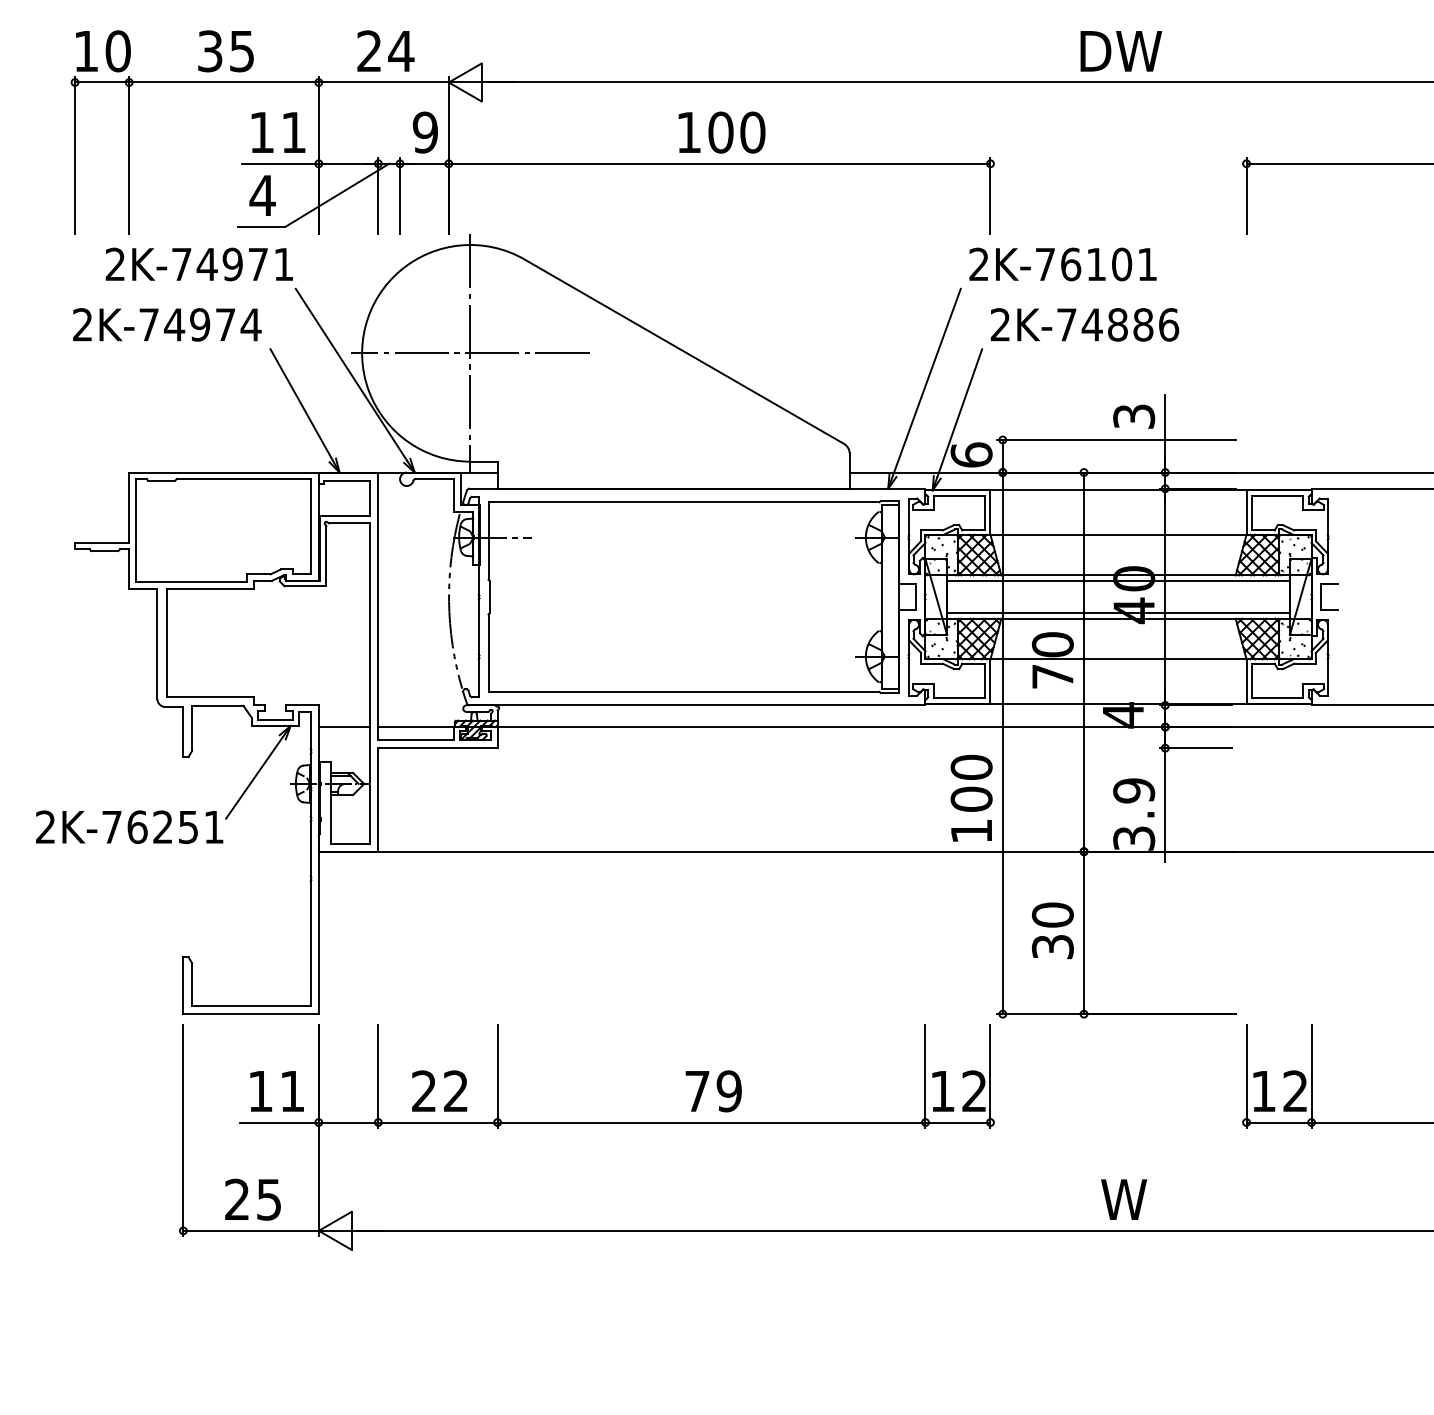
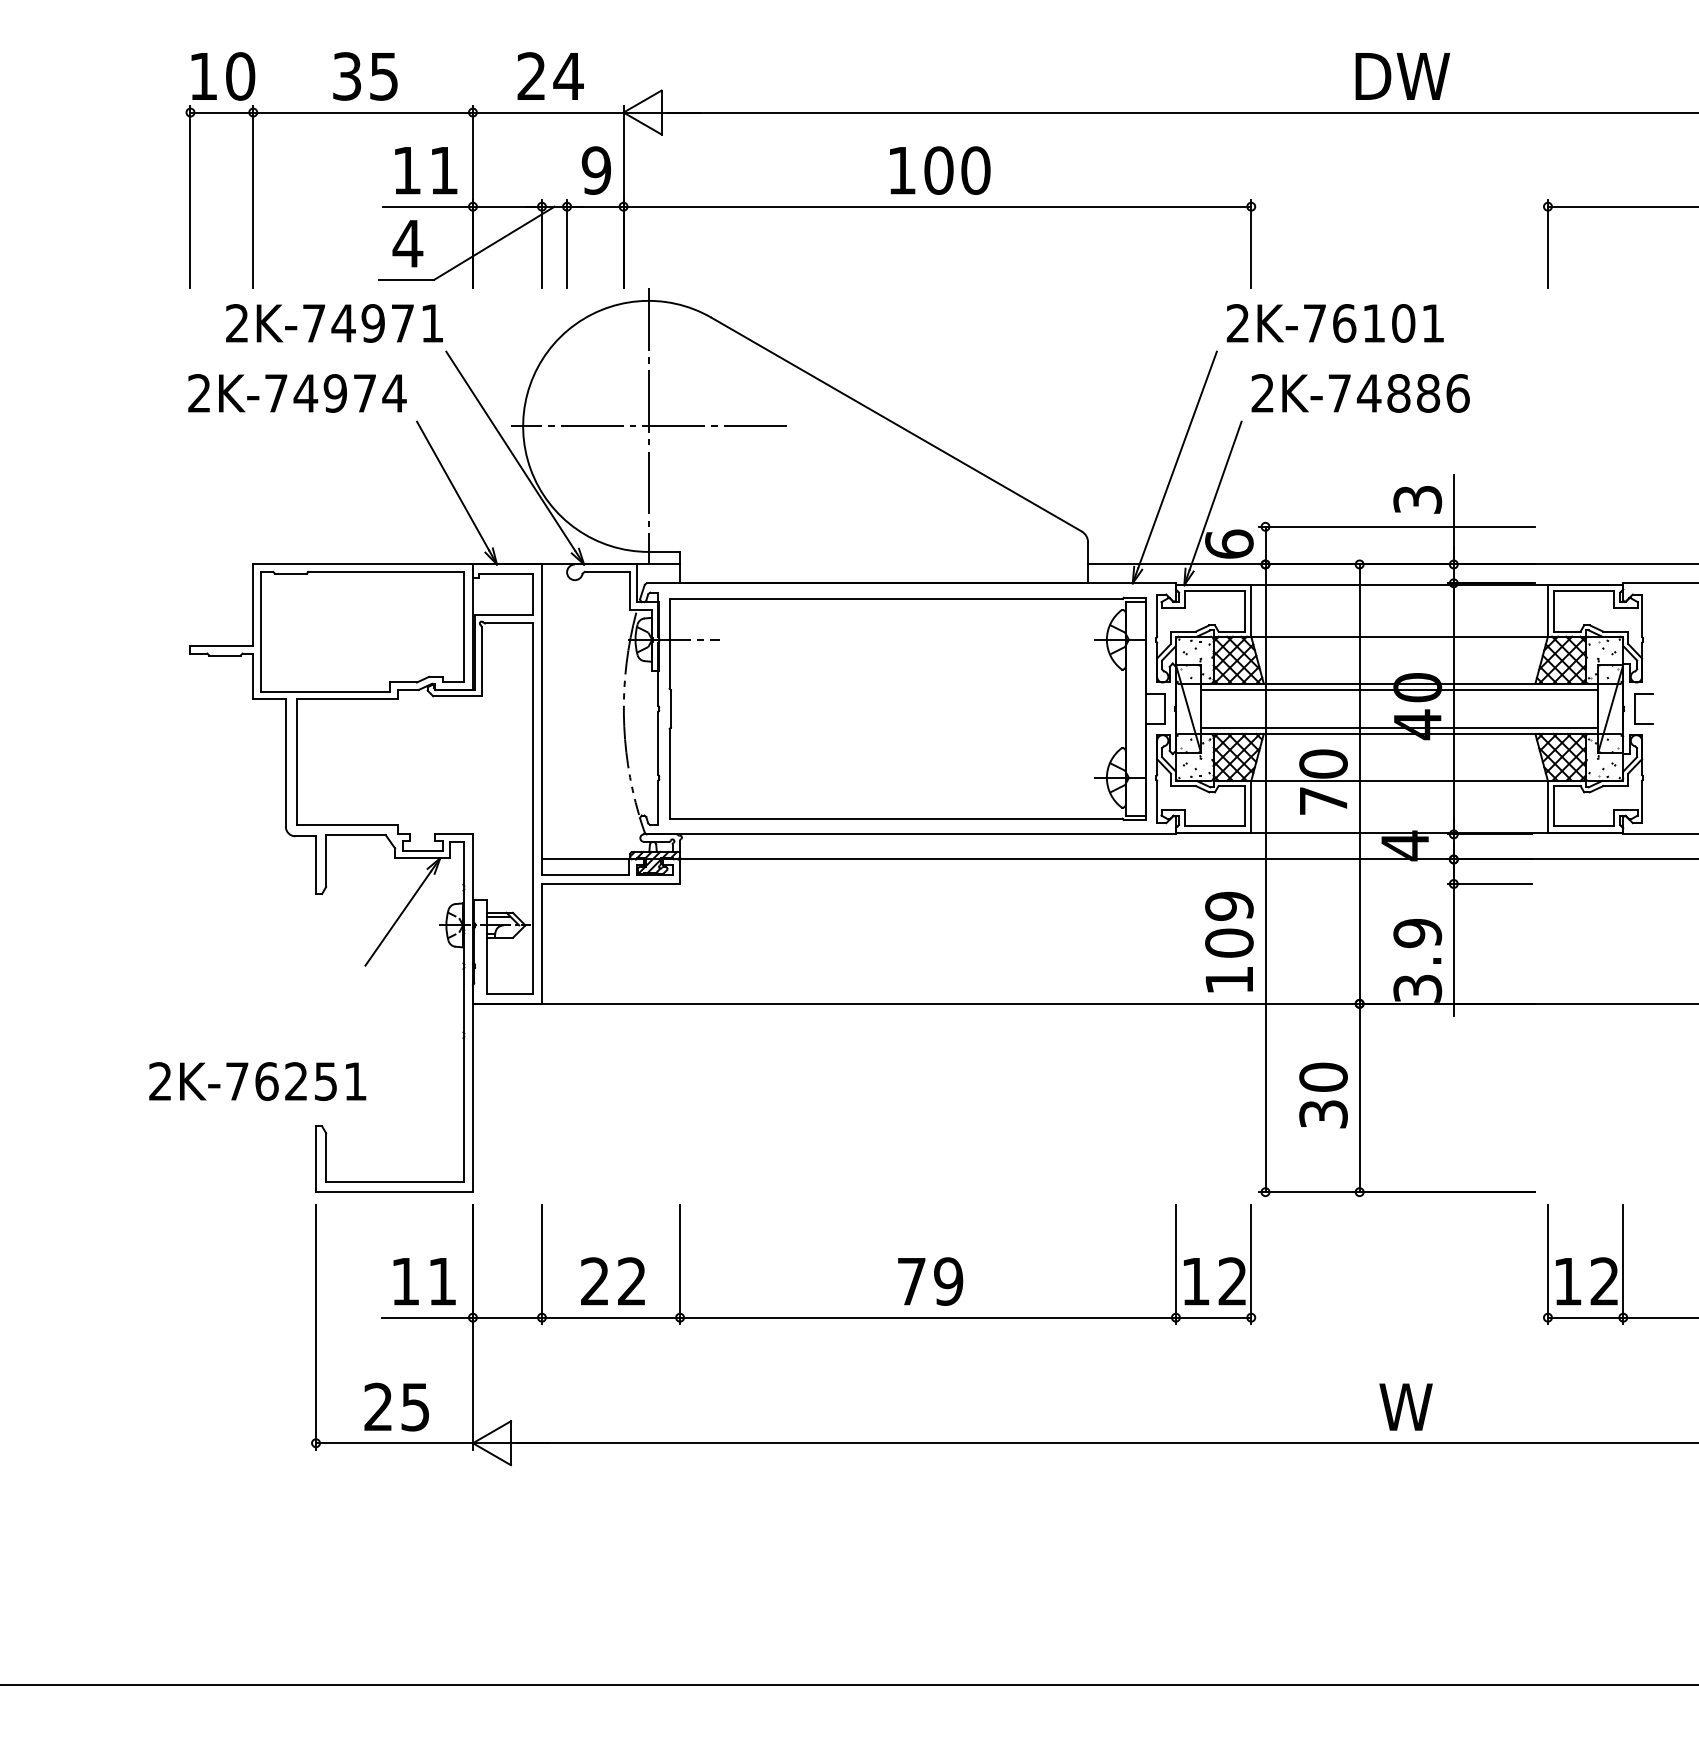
line: (343, 727) -> (501, 859), removed
text: (971, 766) -> (1229, 905), 100 -> 109
text: (129, 827) -> (257, 1081), moved

